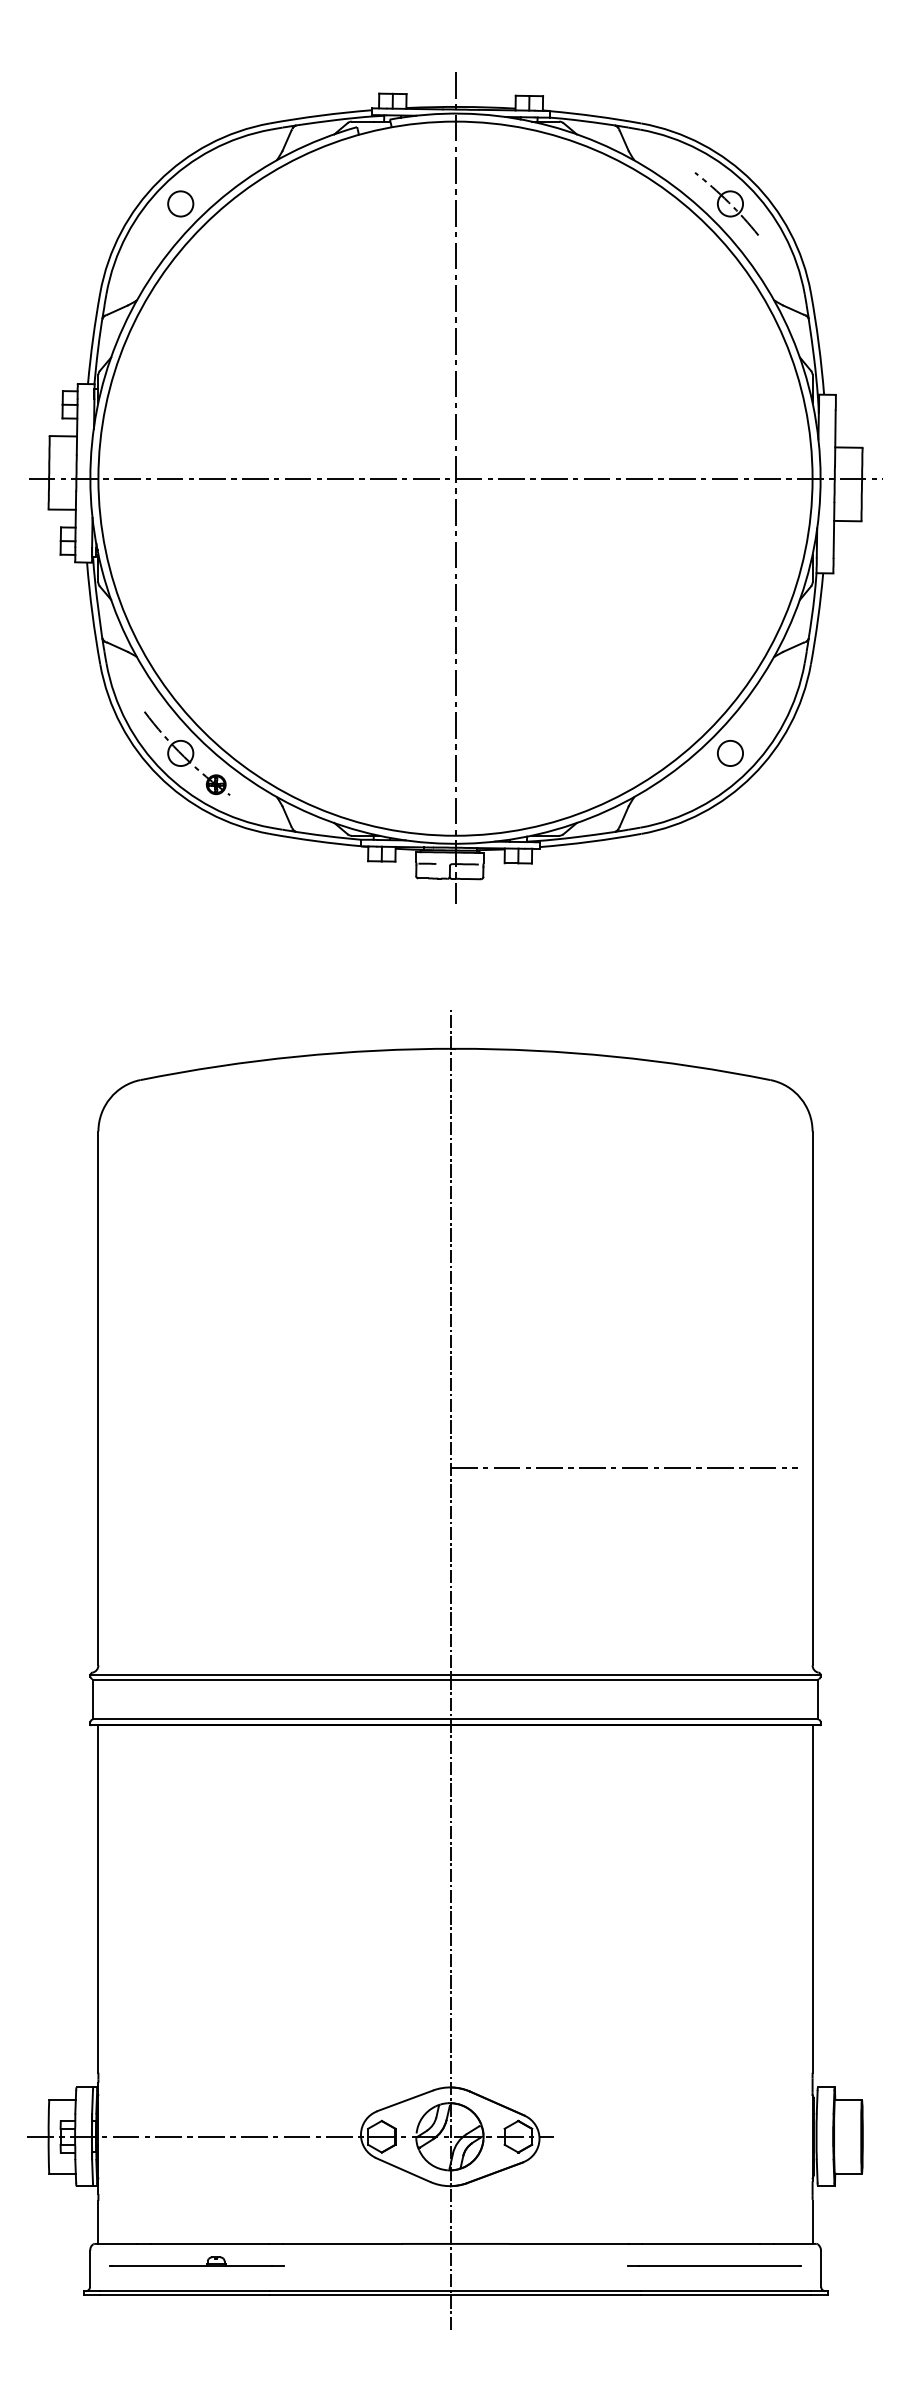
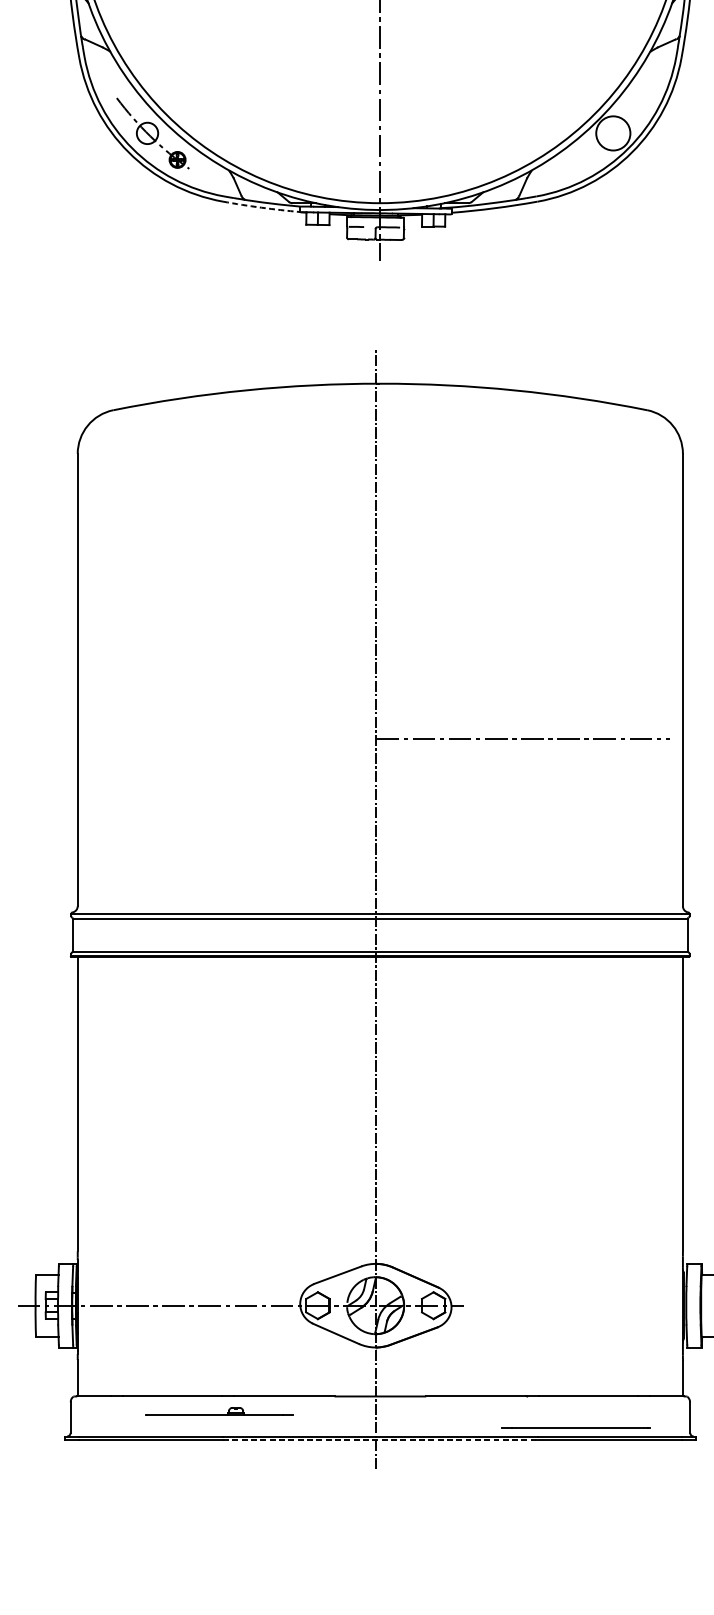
circle: (730, 753) -> (613, 133), size x1.6
arc: (315, 841) -> (261, 208), solid -> dashed
part: (196, 2261) -> (219, 1411), moved
line: (714, 2265) -> (576, 1428), moved
line: (455, 2295) -> (380, 1440), solid -> dashed

